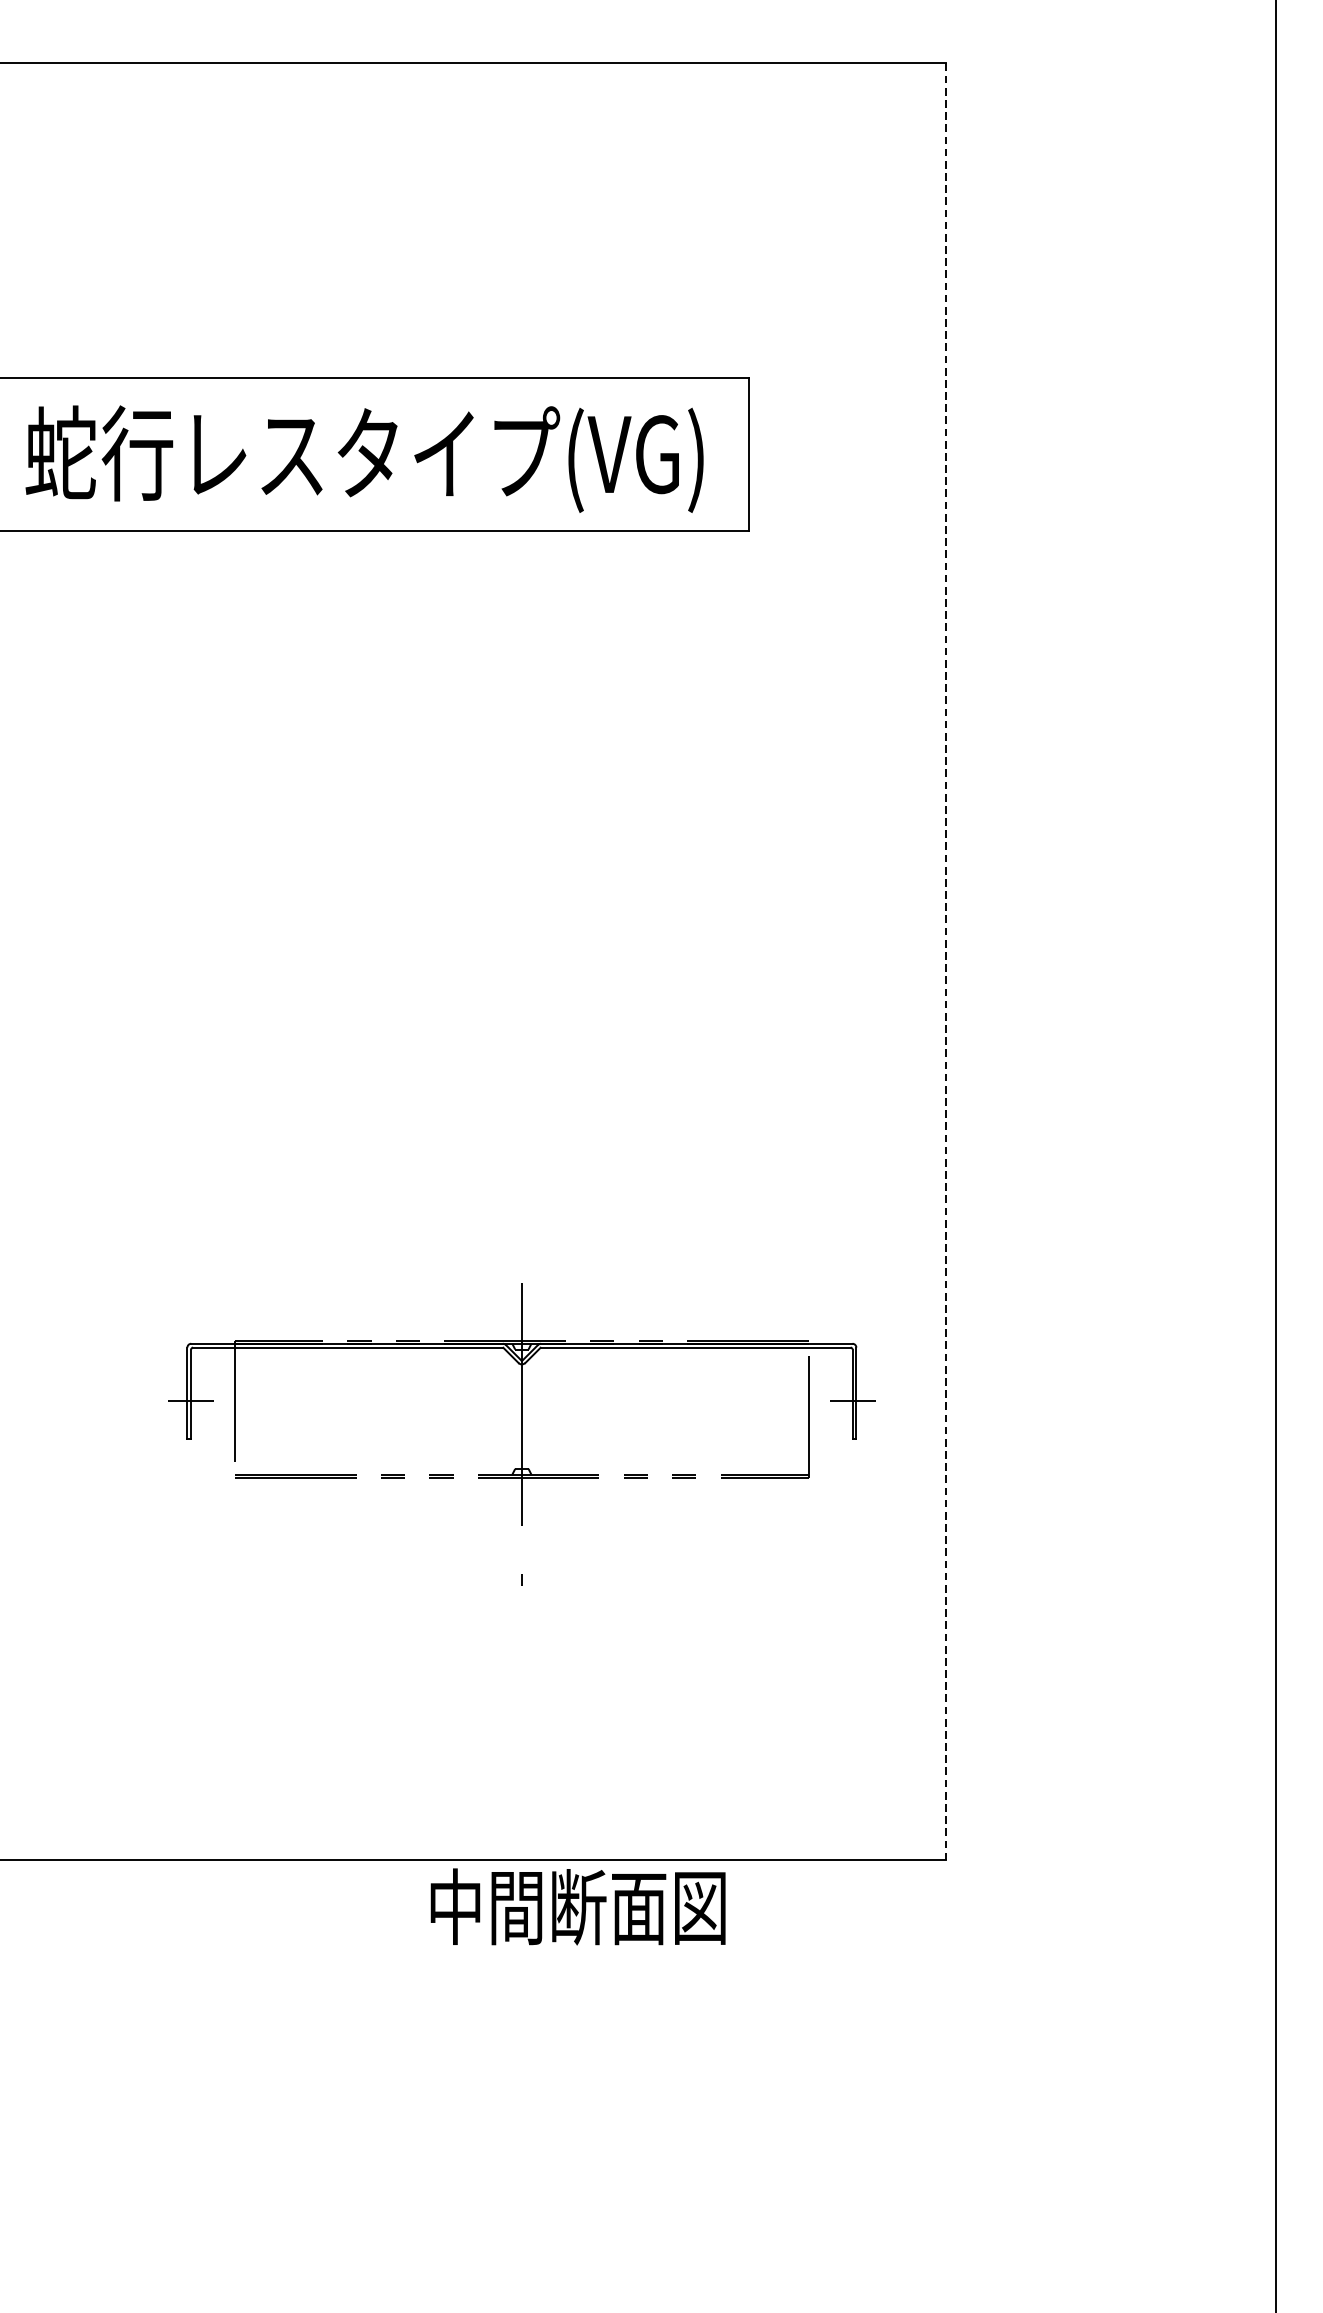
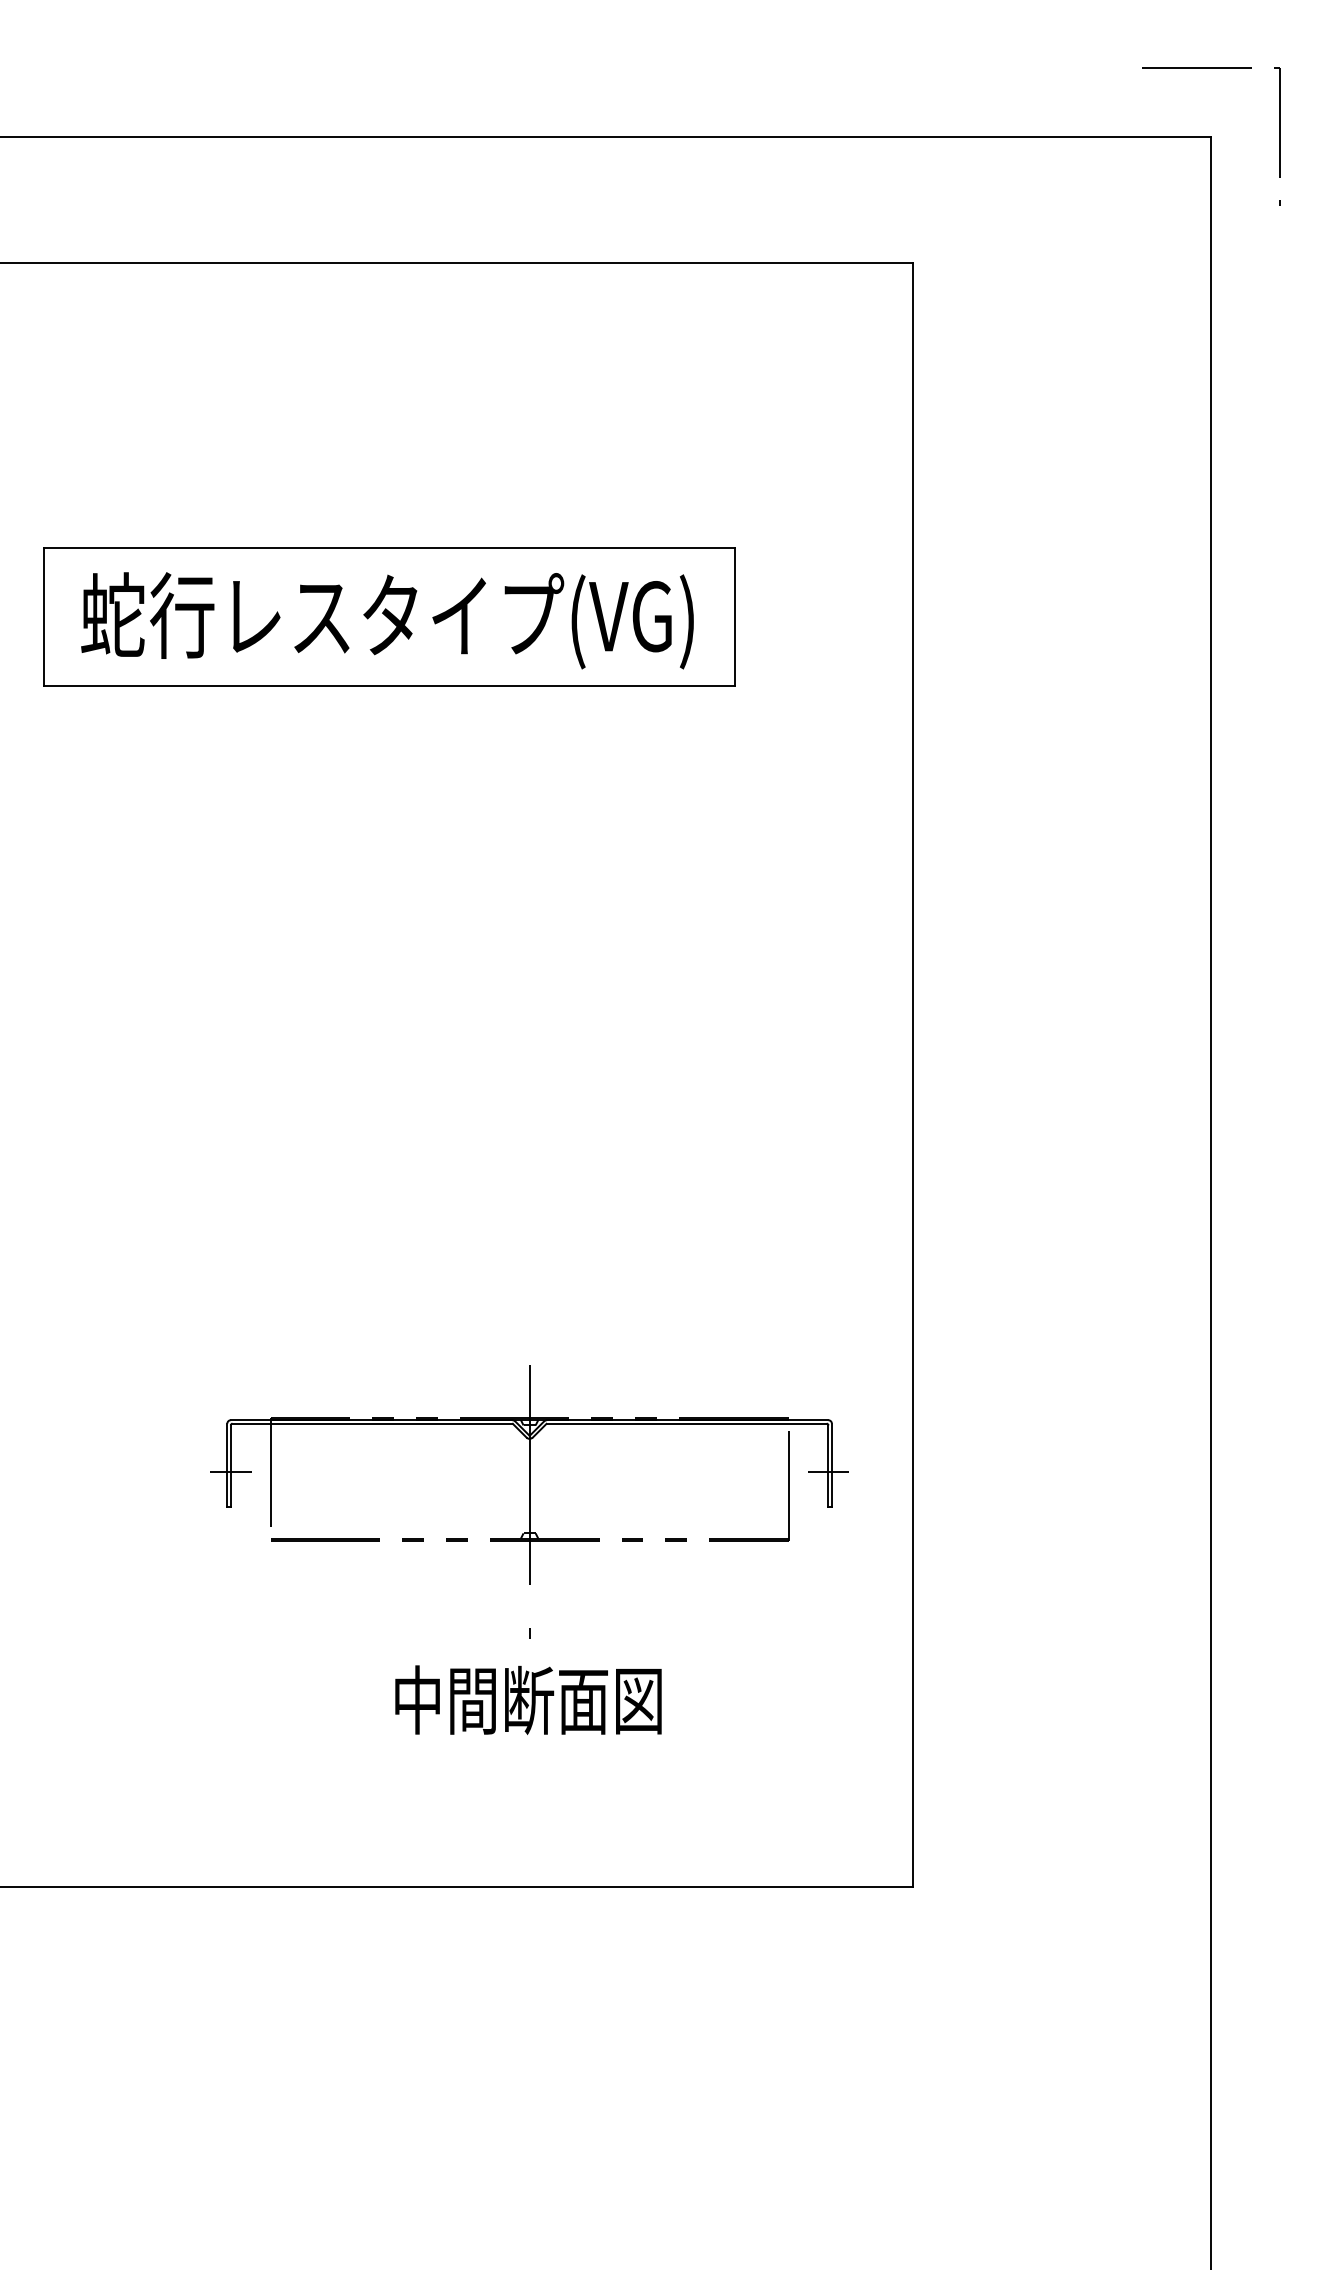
line: (945, 961) -> (912, 1074), dashed -> solid
text: (578, 1906) -> (528, 1699), moved

